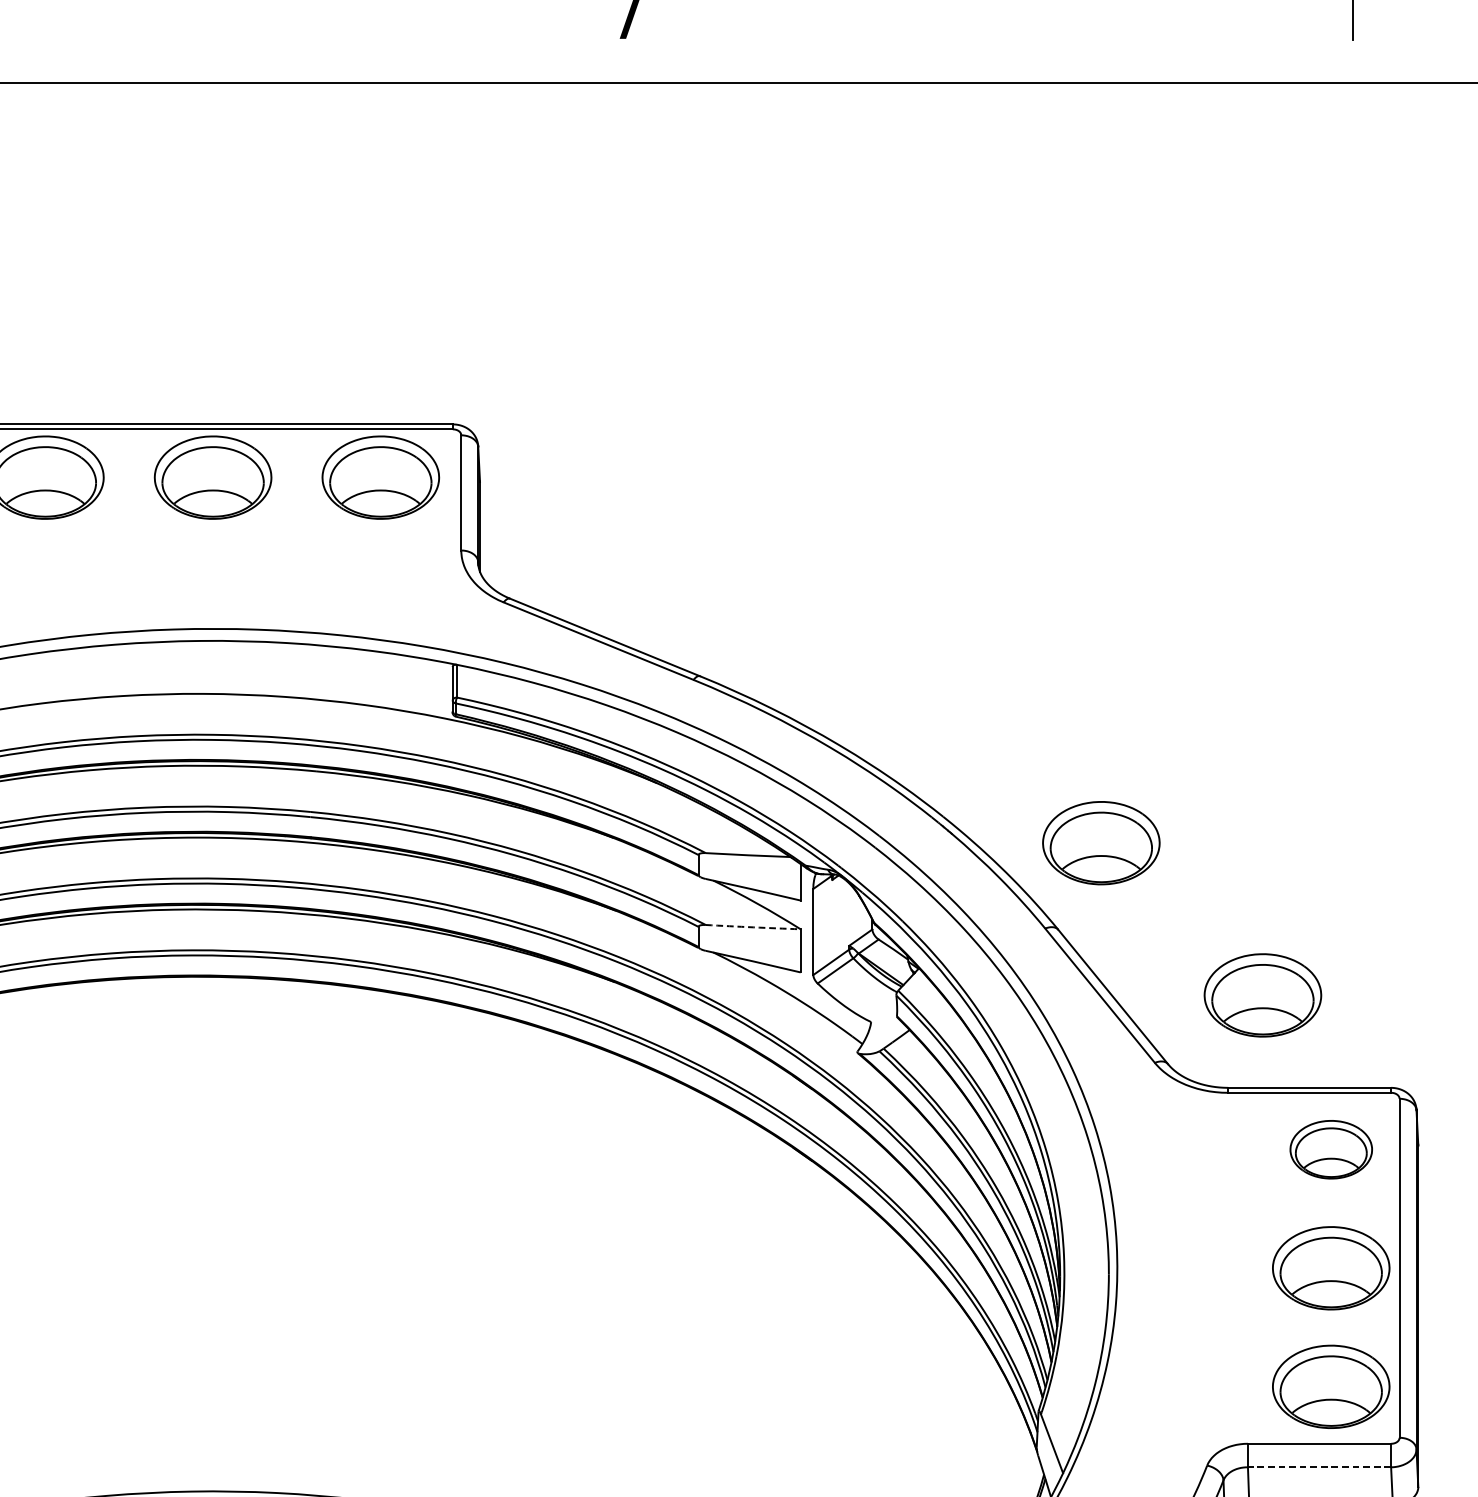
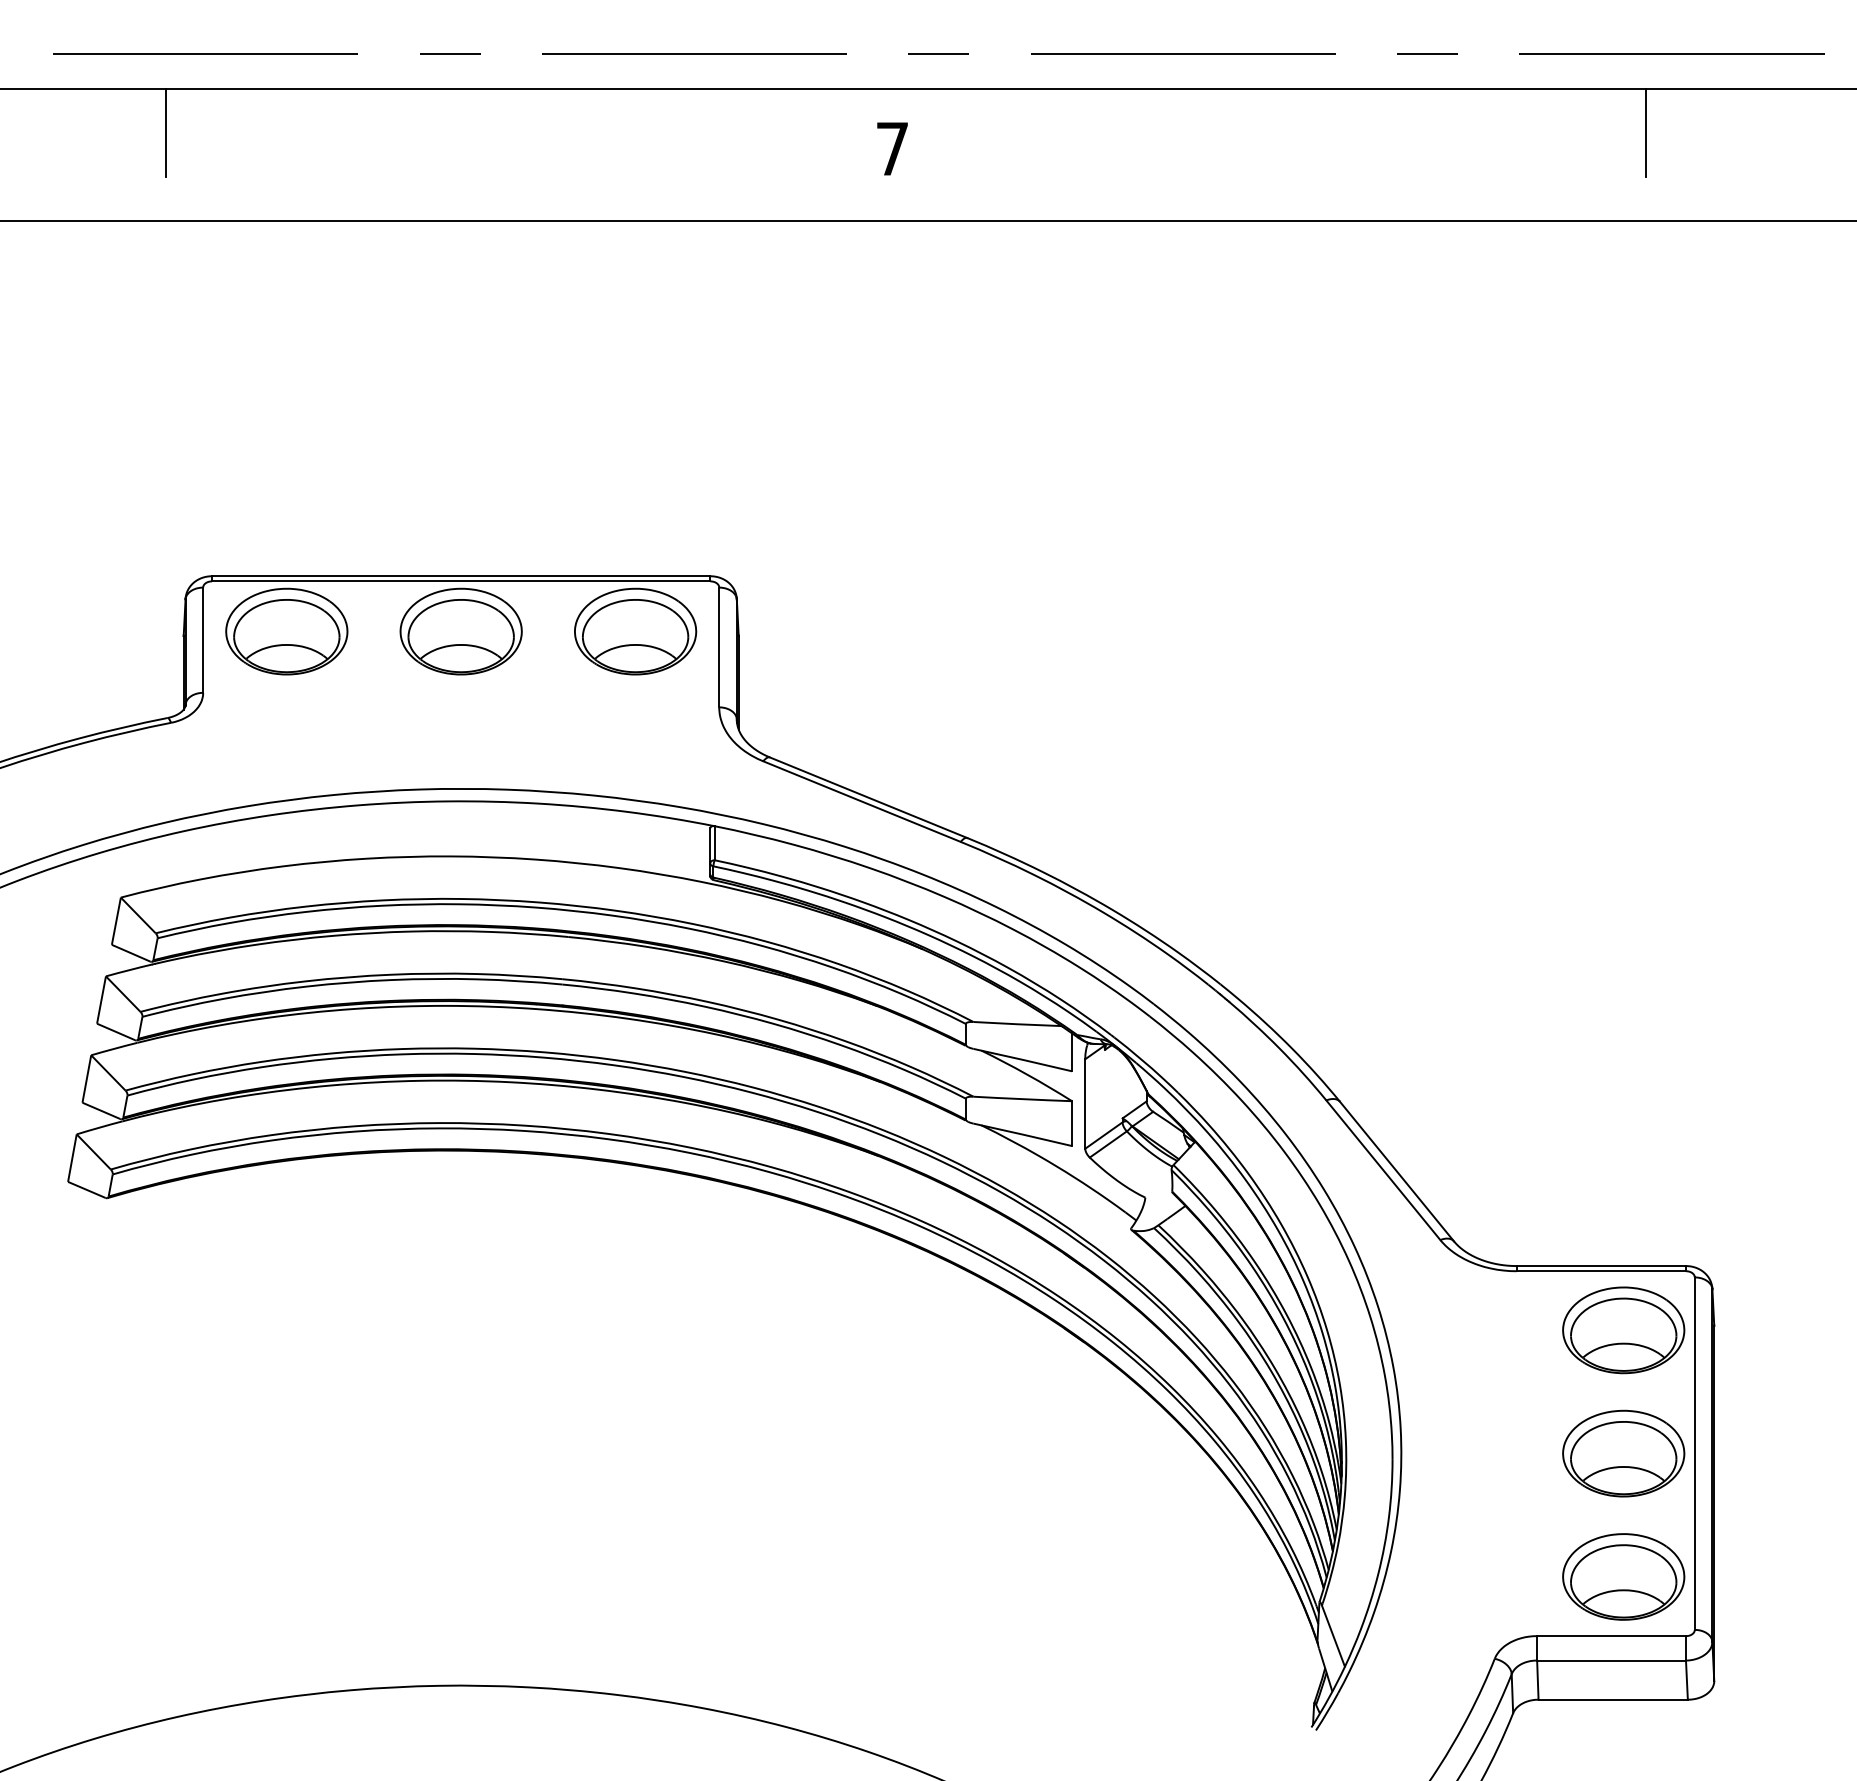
part: (1101, 843) -> (1384, 1011), removed
arc: (752, 927) -> (1022, 1099), dashed -> solid
part: (1262, 994) -> (1552, 1169), removed
part: (1331, 1149) -> (1623, 1330), size x1.43
line: (1319, 1467) -> (1611, 1660), dashed -> solid

